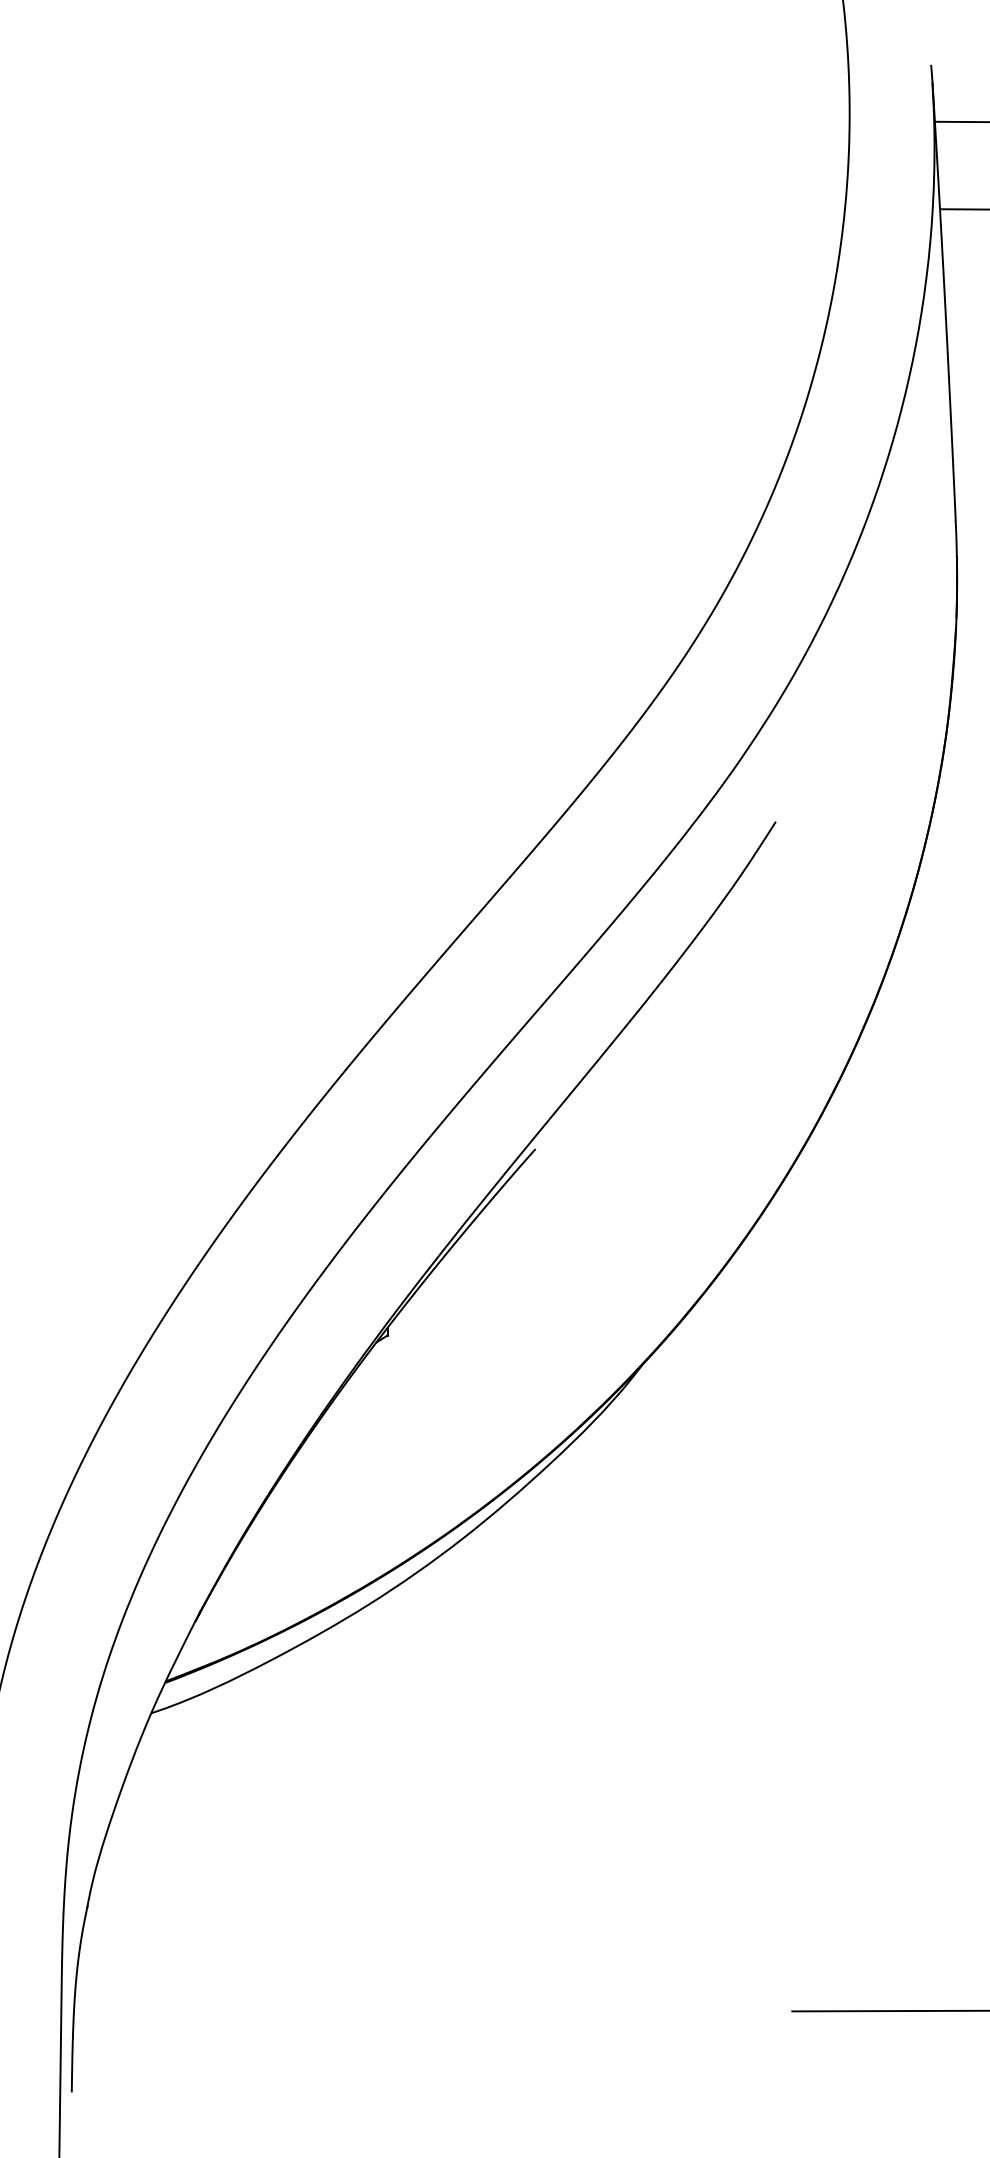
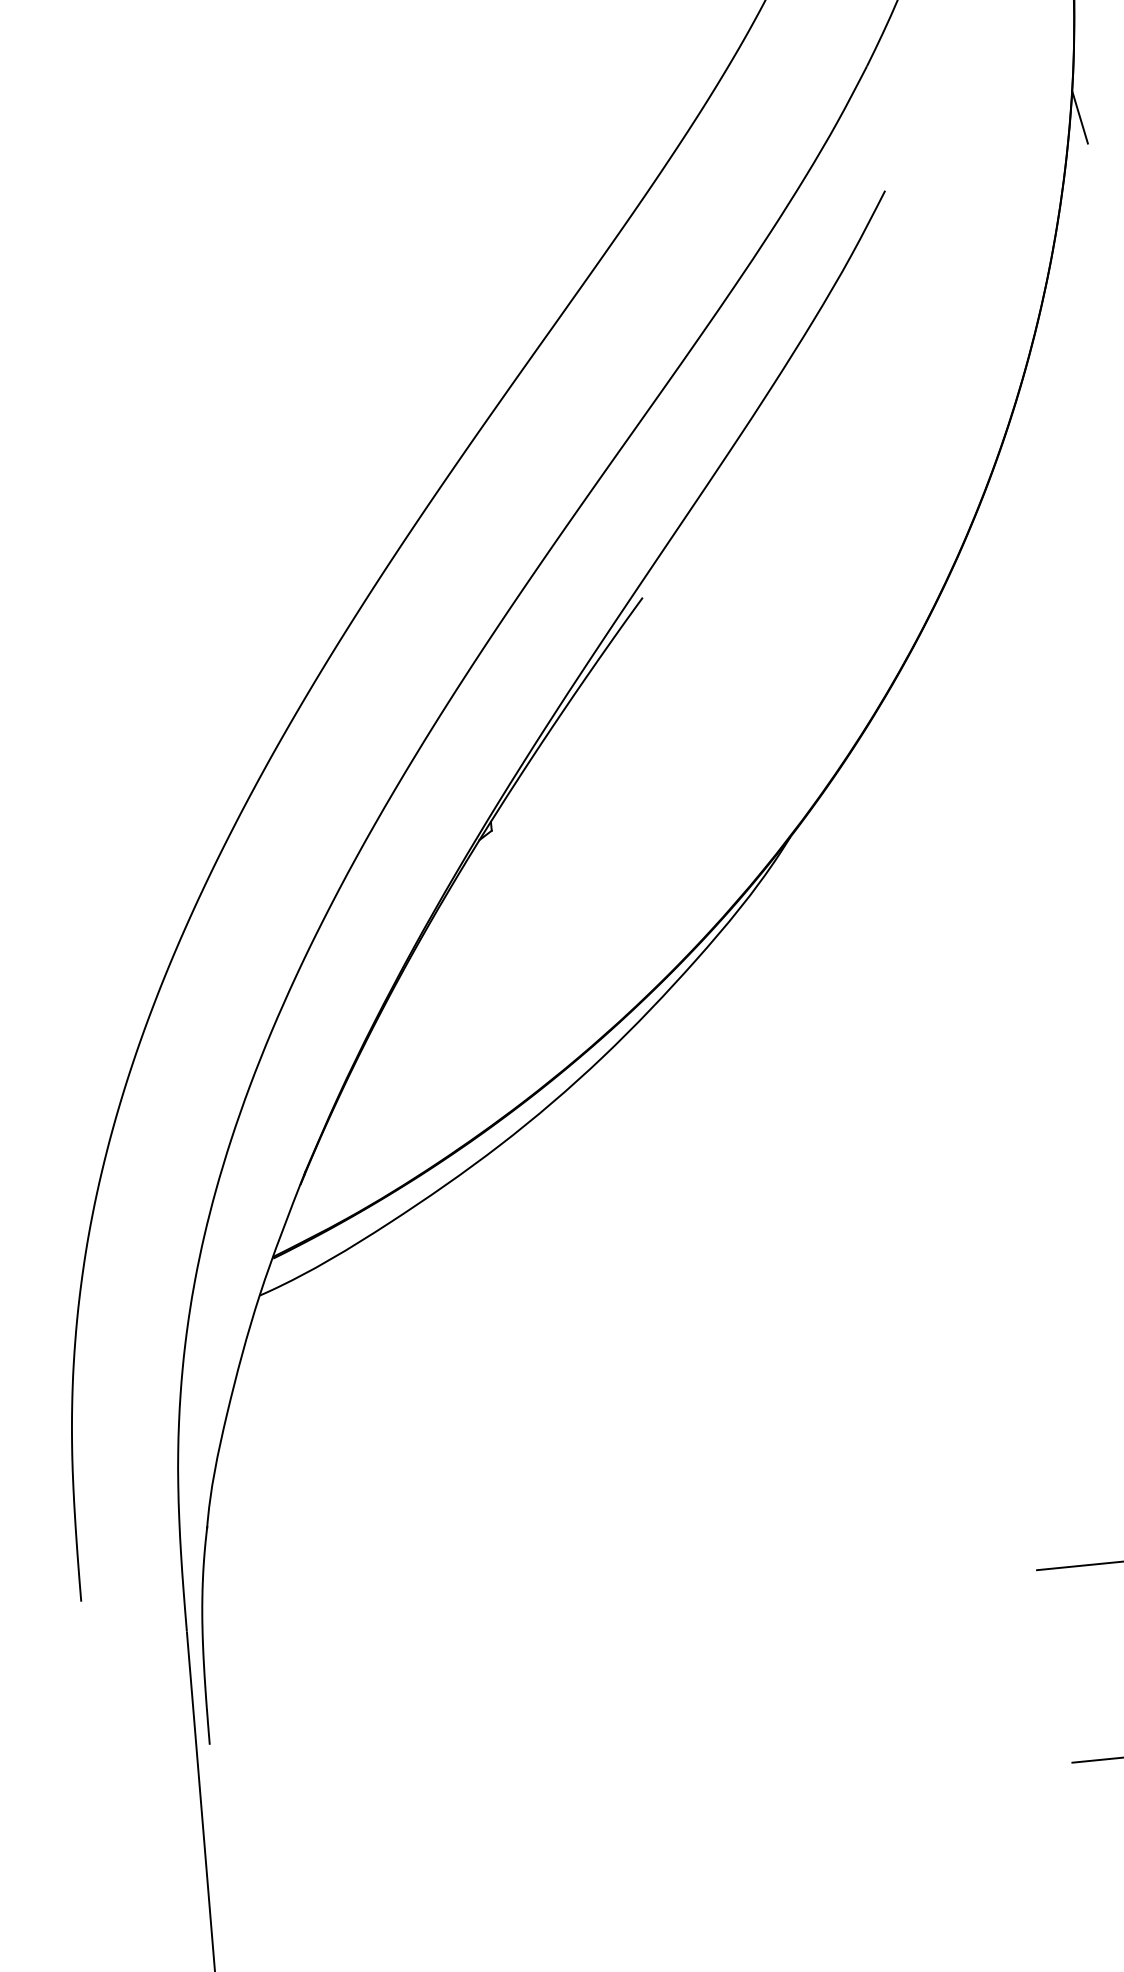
line: (947, 774) -> (1079, 116), added

